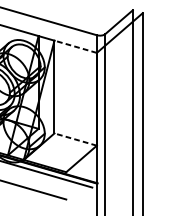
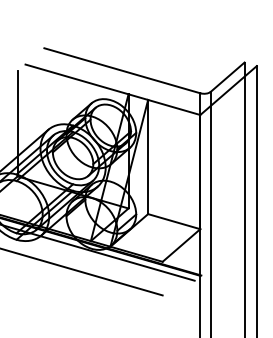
line: (75, 46) -> (173, 107), dashed -> solid
line: (75, 139) -> (173, 221), dashed -> solid

